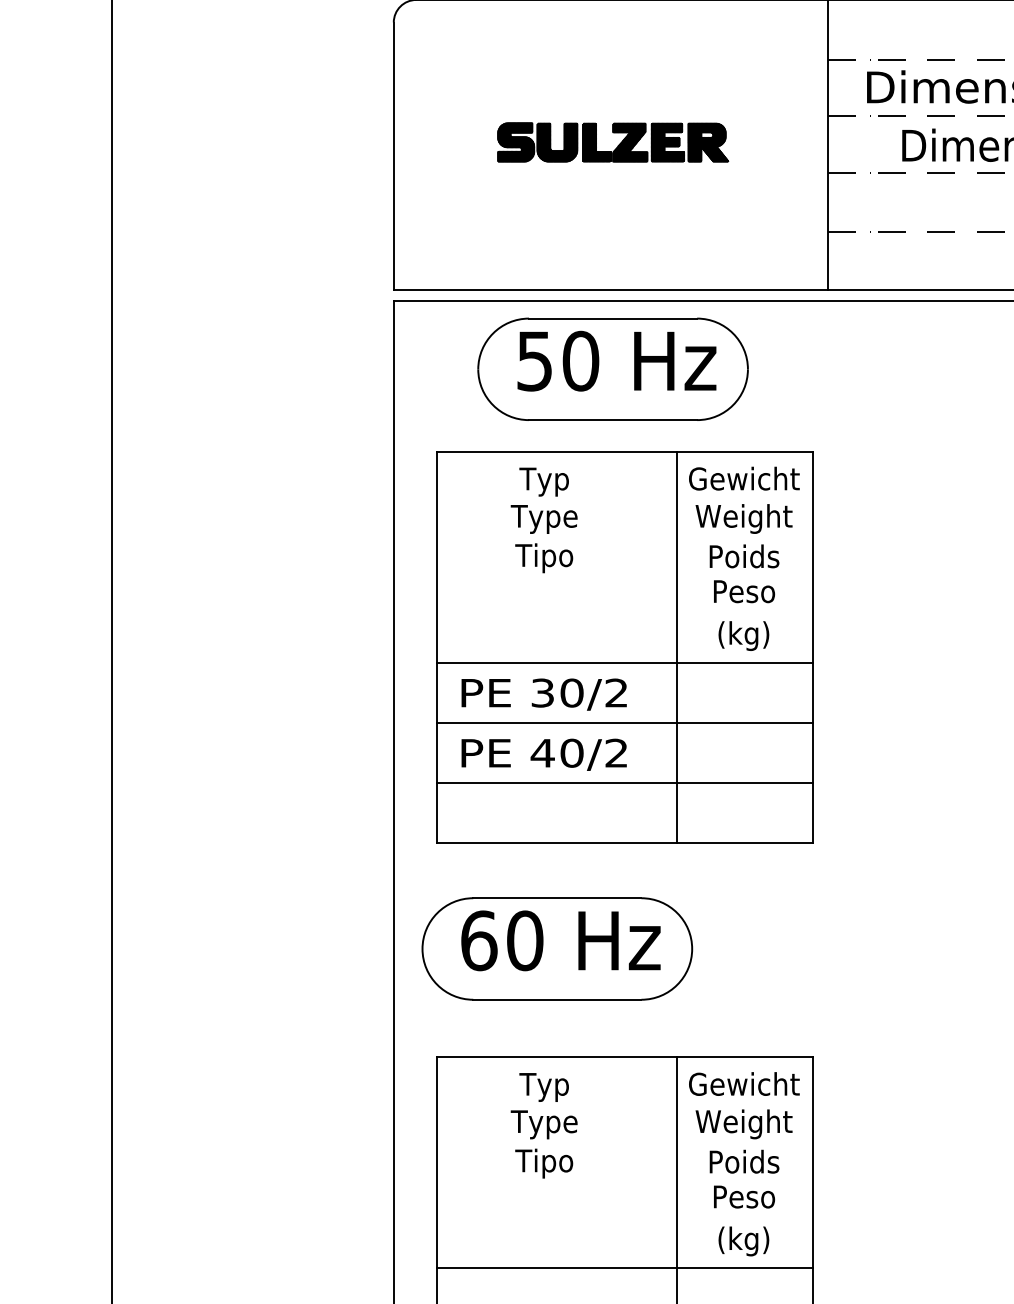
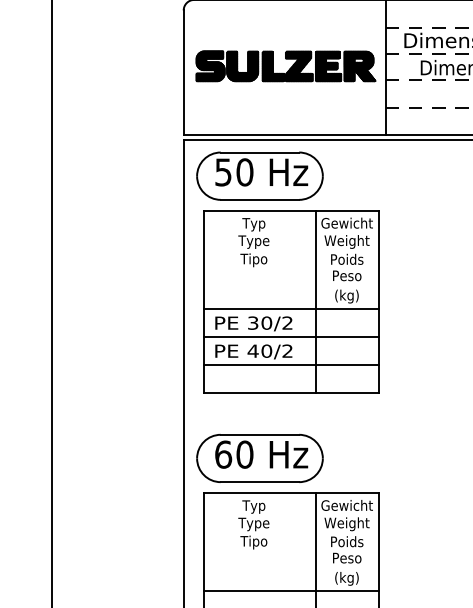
part: (612, 142) -> (285, 66), size x1.67
part: (612, 367) -> (259, 175), moved
part: (556, 949) -> (259, 458), moved

